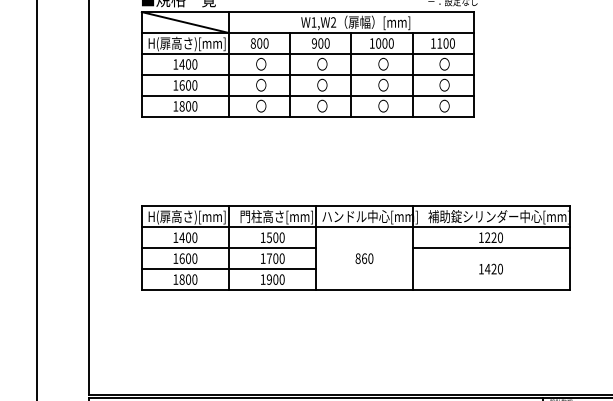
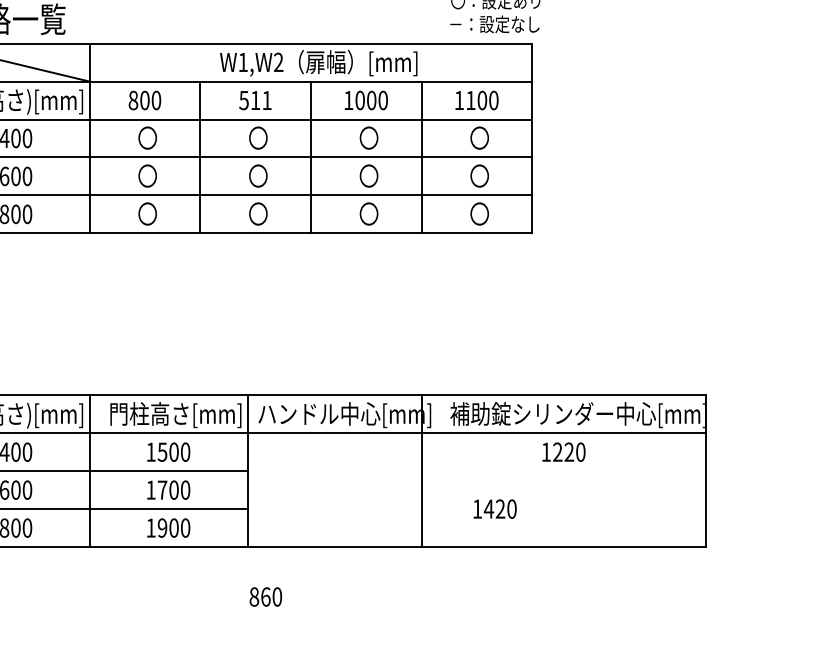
text: (320, 43) -> (254, 100), 900 -> 511
line: (490, 248) -> (562, 471), removed
text: (364, 258) -> (265, 596), moved
text: (490, 268) -> (494, 507), moved

